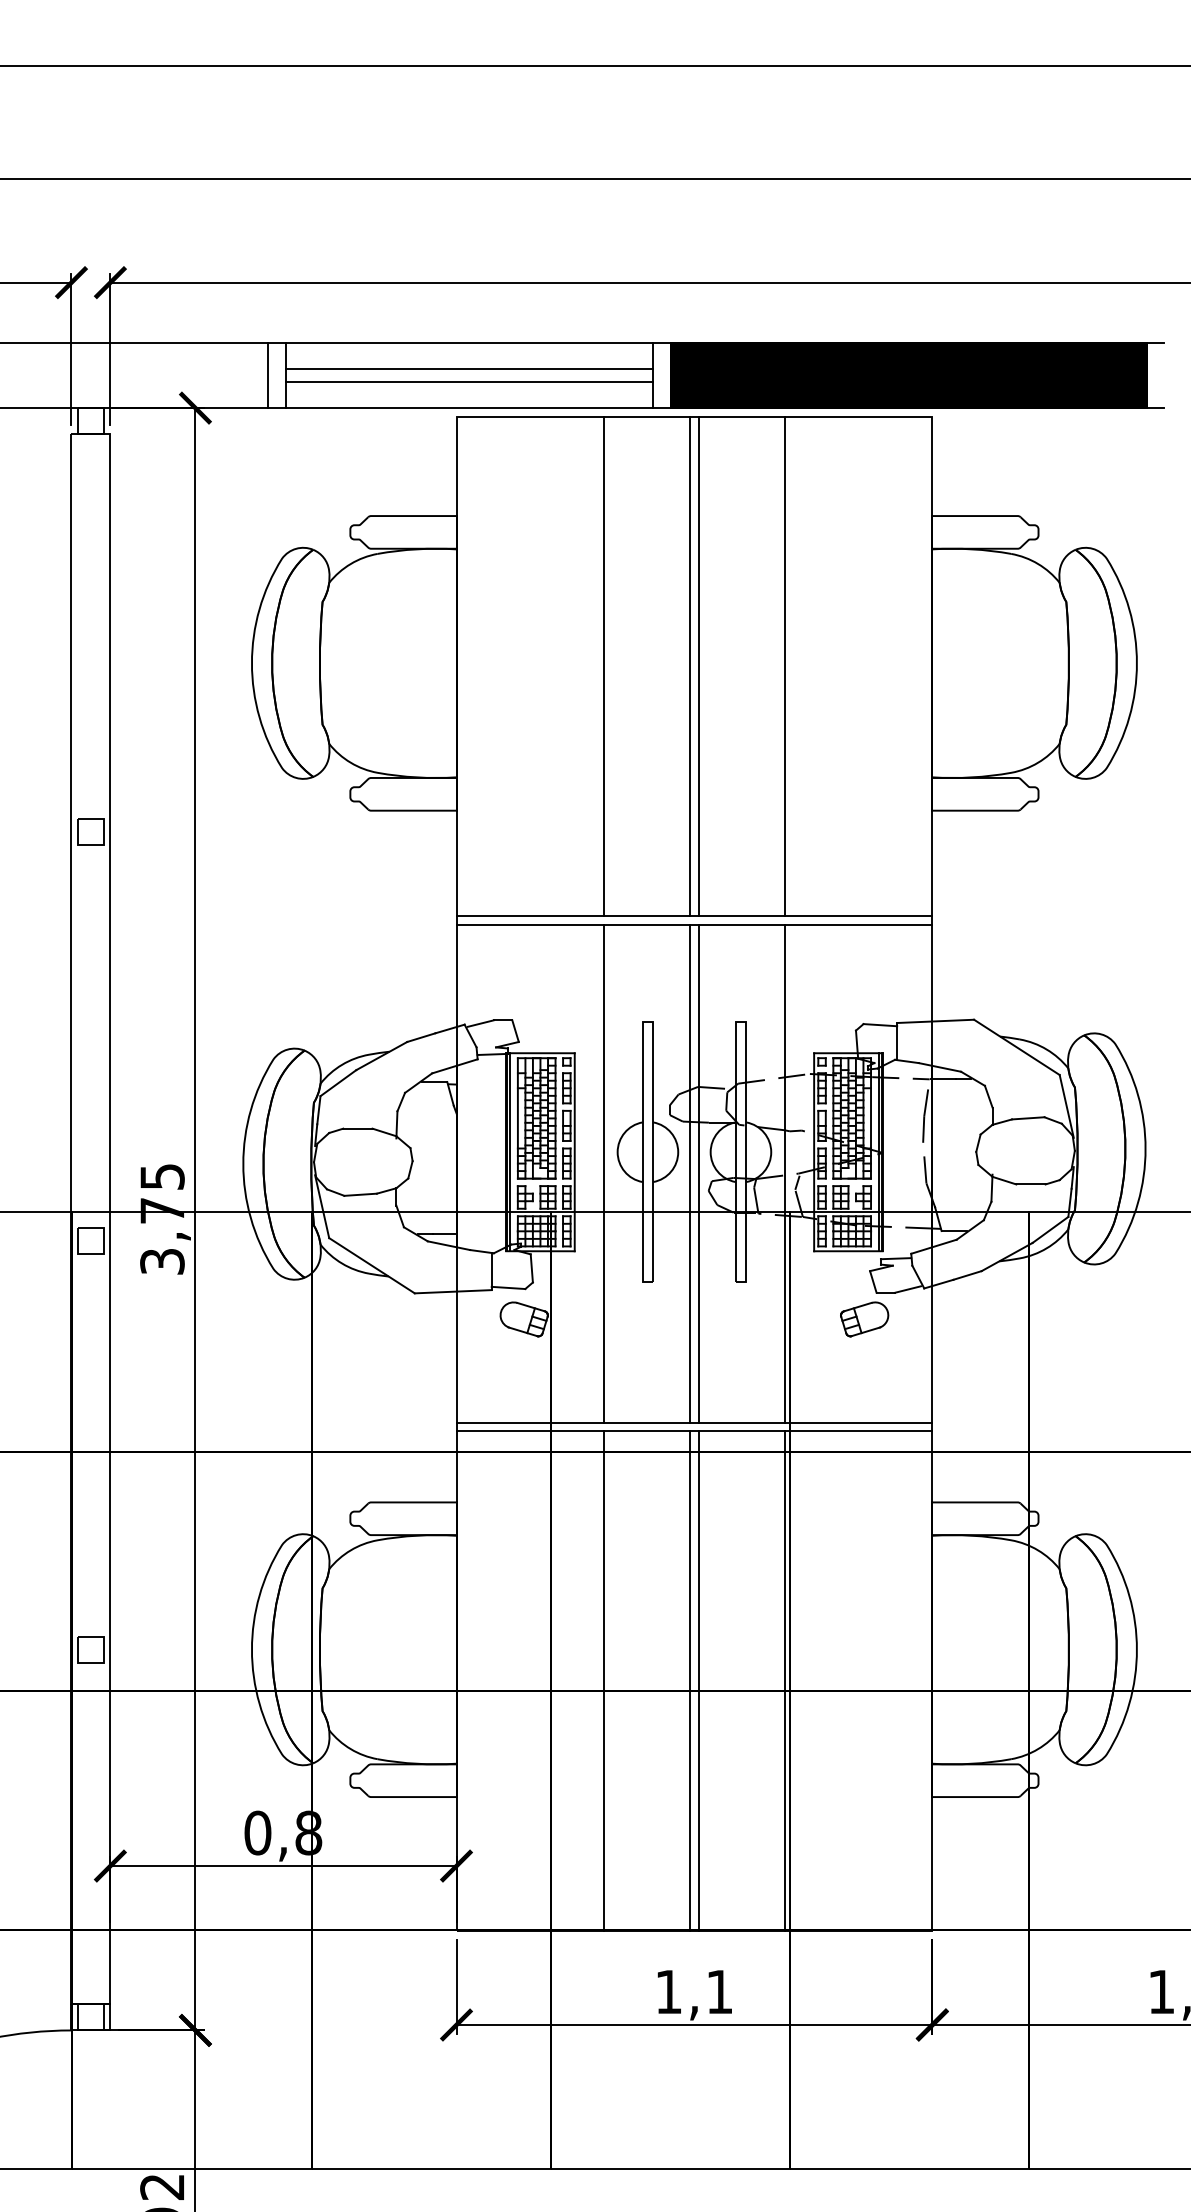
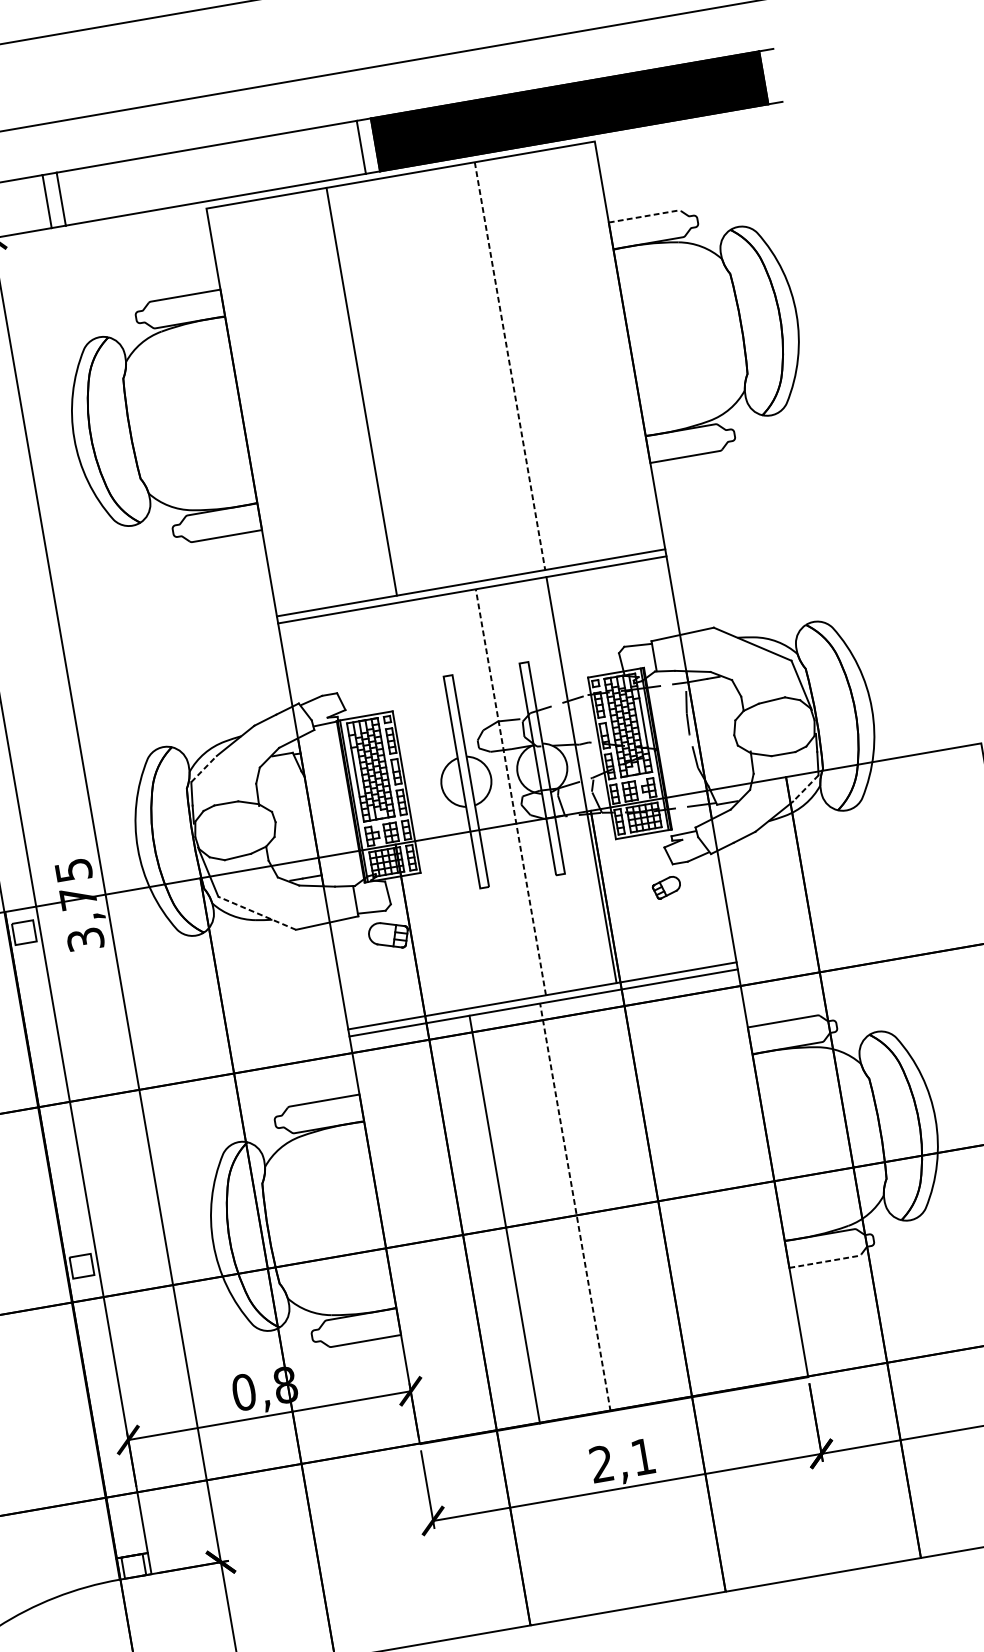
line: (469, 369) -> (210, 168), removed
line: (469, 382) -> (212, 178), removed
line: (979, 516) -> (647, 216), solid -> dashed
line: (690, 666) -> (432, 379), removed
line: (698, 666) -> (439, 378), removed
line: (785, 666) -> (510, 366), solid -> dashed
line: (338, 1082) -> (204, 768), solid -> dashed
line: (603, 1173) -> (433, 805), removed
line: (690, 1173) -> (504, 793), removed
line: (698, 1173) -> (510, 792), solid -> dashed
line: (1050, 1230) -> (805, 788), solid -> dashed
line: (372, 1265) -> (257, 913), solid -> dashed
part: (864, 1319) -> (666, 887), size x0.7
line: (698, 1680) -> (582, 1205), removed
line: (785, 1680) -> (653, 1193), removed
line: (690, 1681) -> (575, 1207), solid -> dashed
line: (979, 1797) -> (827, 1261), solid -> dashed
text: (668, 1991) -> (601, 1463), 1,1 -> 2,1

